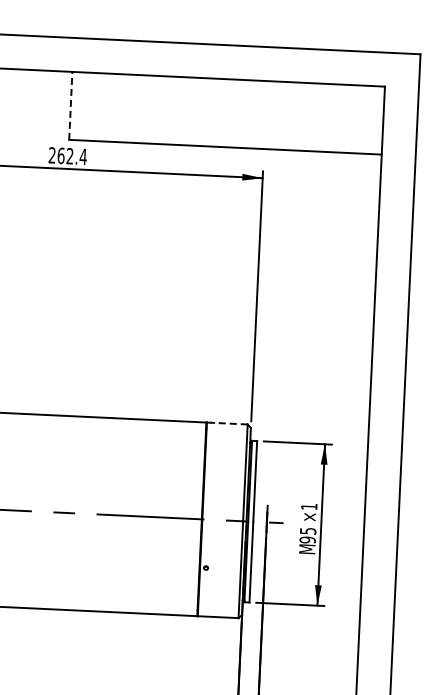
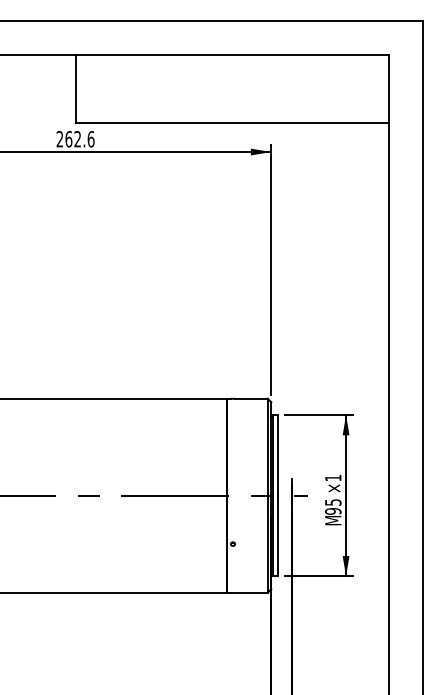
line: (71, 105) -> (76, 88), dashed -> solid
text: (82, 157) -> (90, 139), 262.4 -> 262.6
line: (230, 423) -> (250, 398), dashed -> solid

